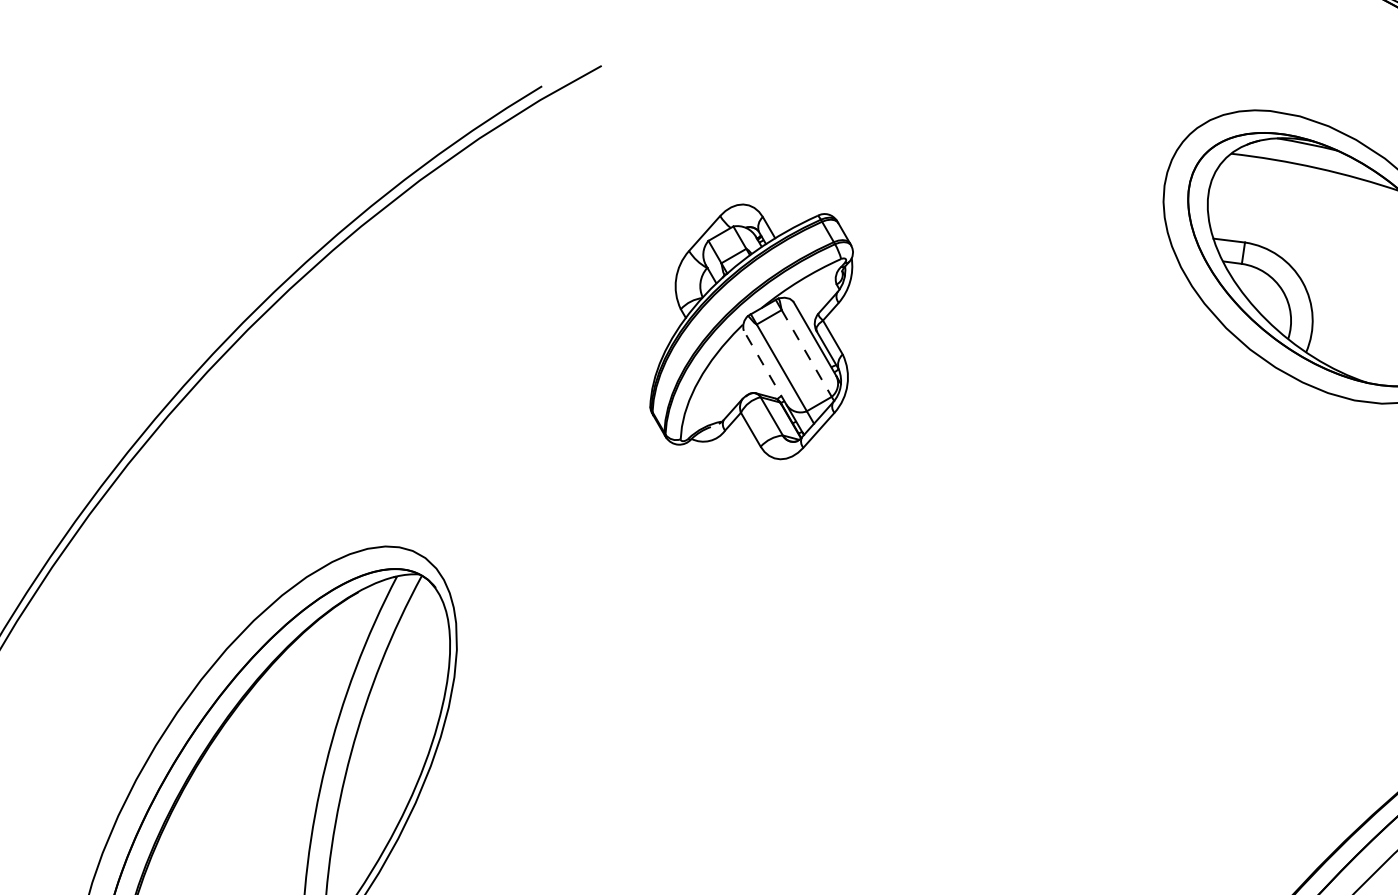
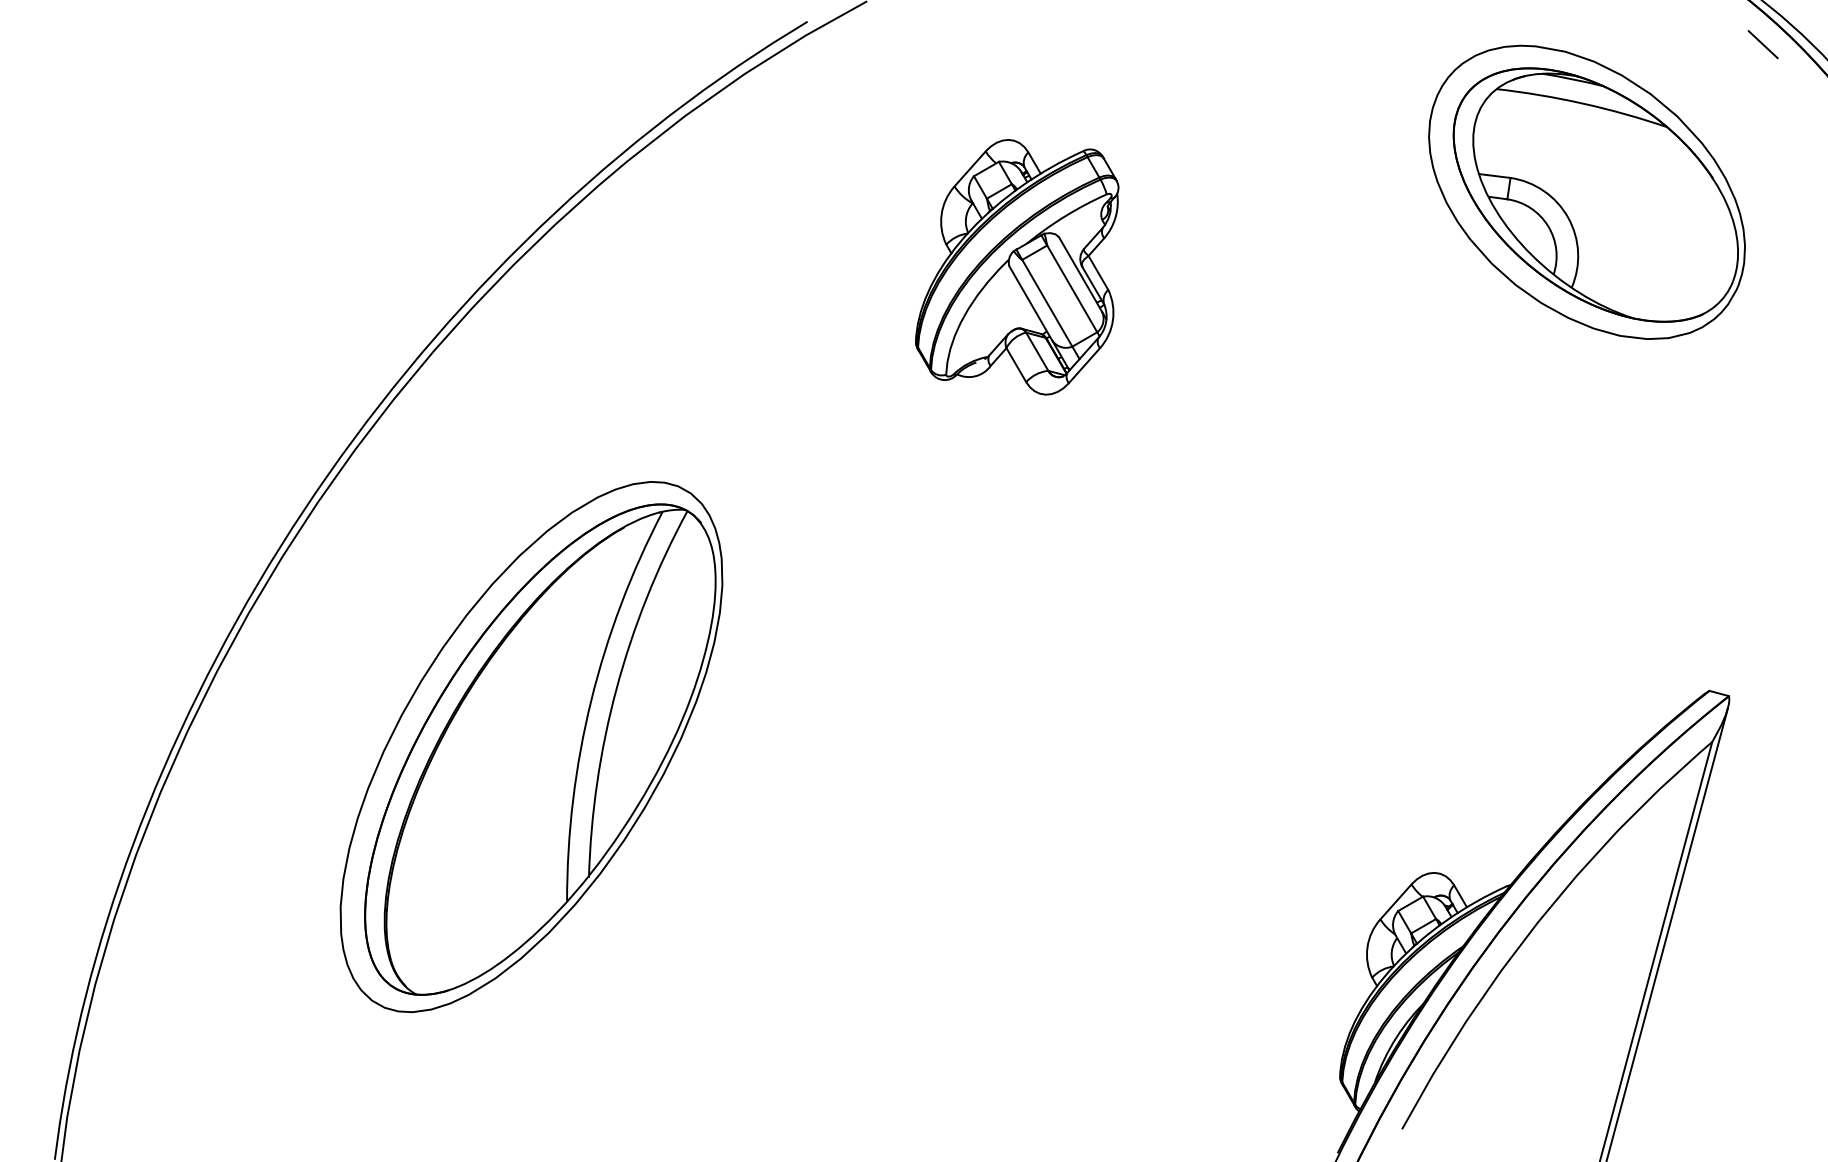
line: (806, 354) -> (1072, 289), dashed -> solid
line: (764, 368) -> (1030, 303), dashed -> solid

